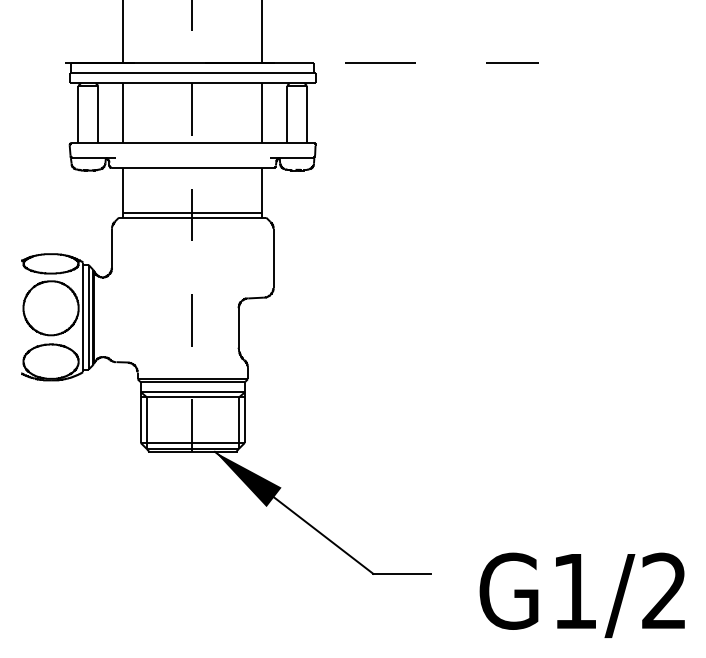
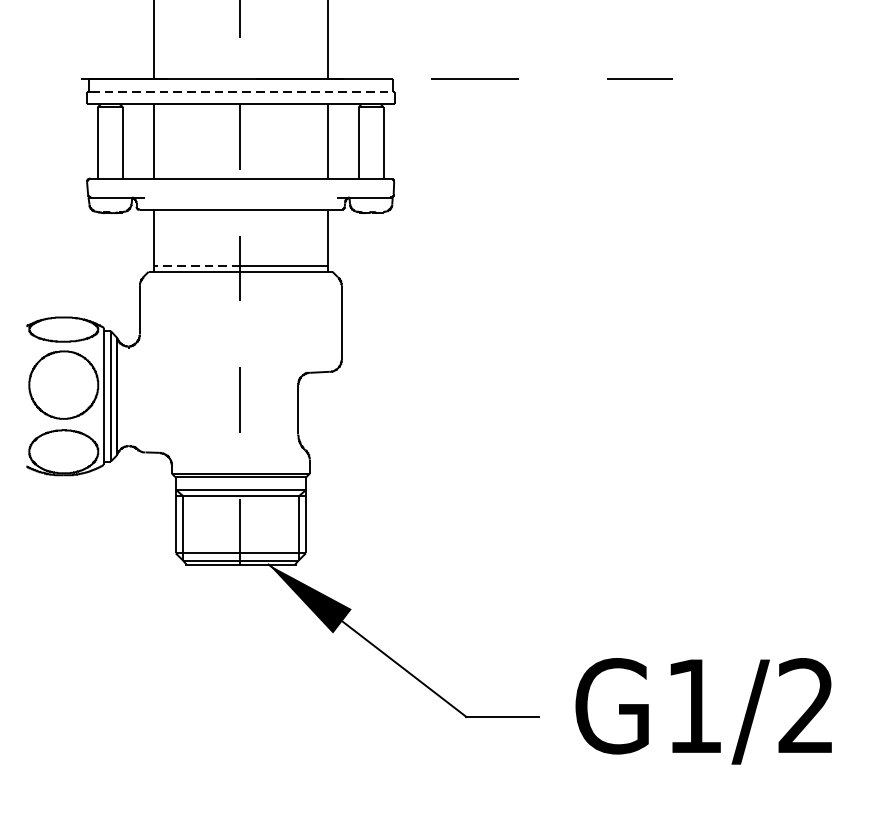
line: (194, 73) -> (242, 91), solid -> dashed
line: (158, 212) -> (197, 265), solid -> dashed
text: (581, 594) -> (702, 710), moved

